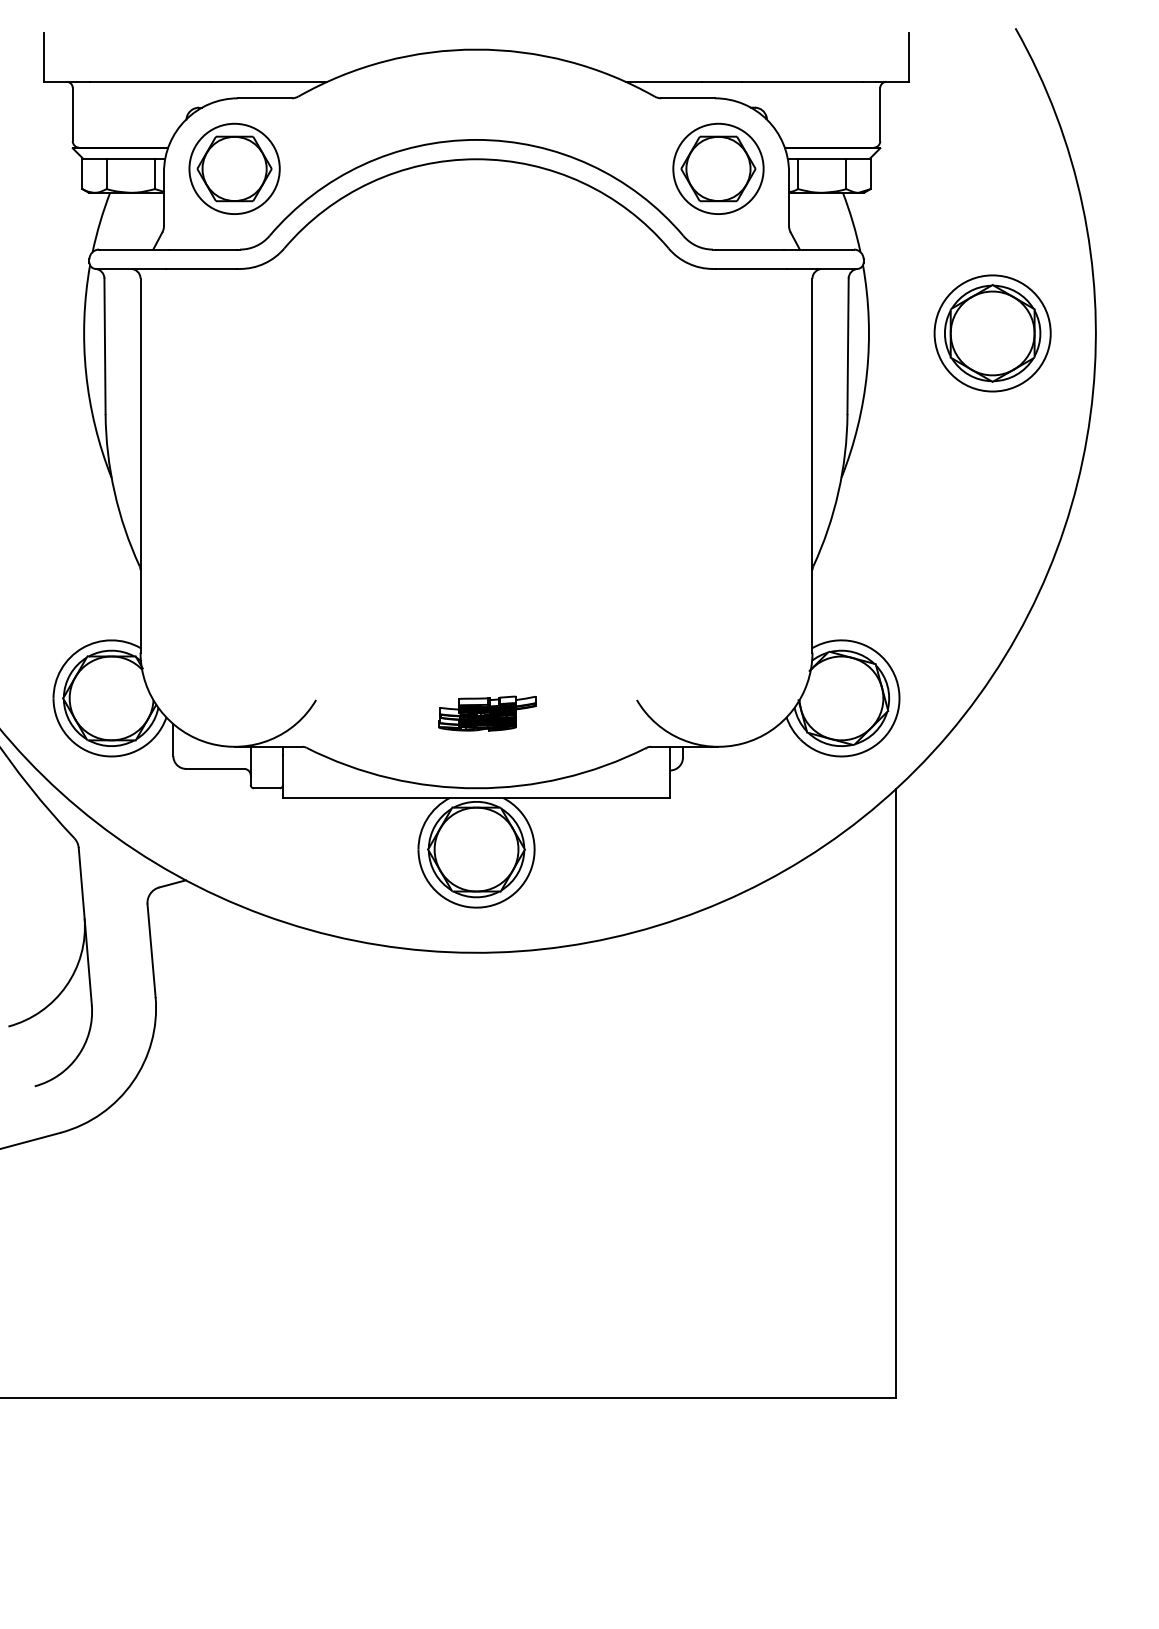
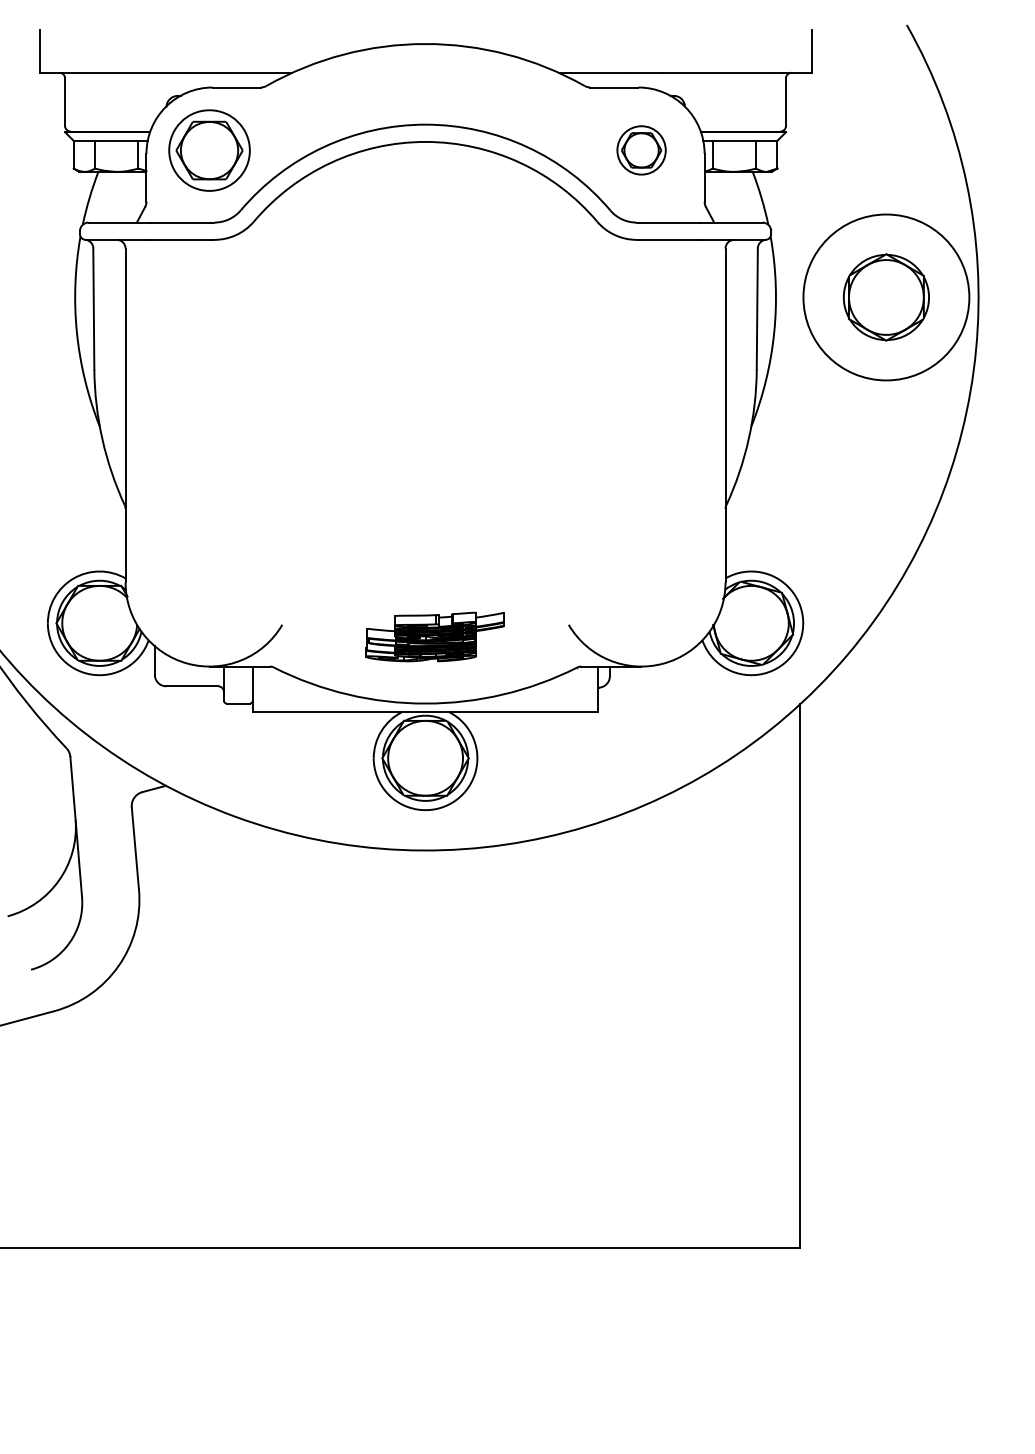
part: (718, 168) -> (641, 150), size x0.6
circle: (992, 333) -> (886, 297), size x1.6
part: (487, 713) -> (435, 636), size x1.6

